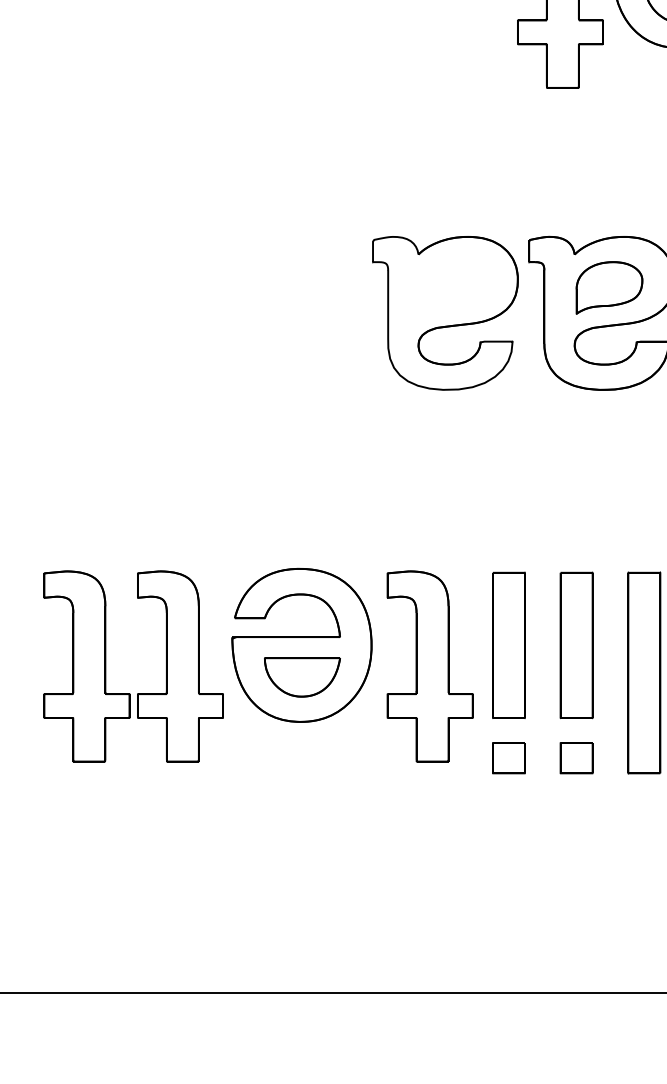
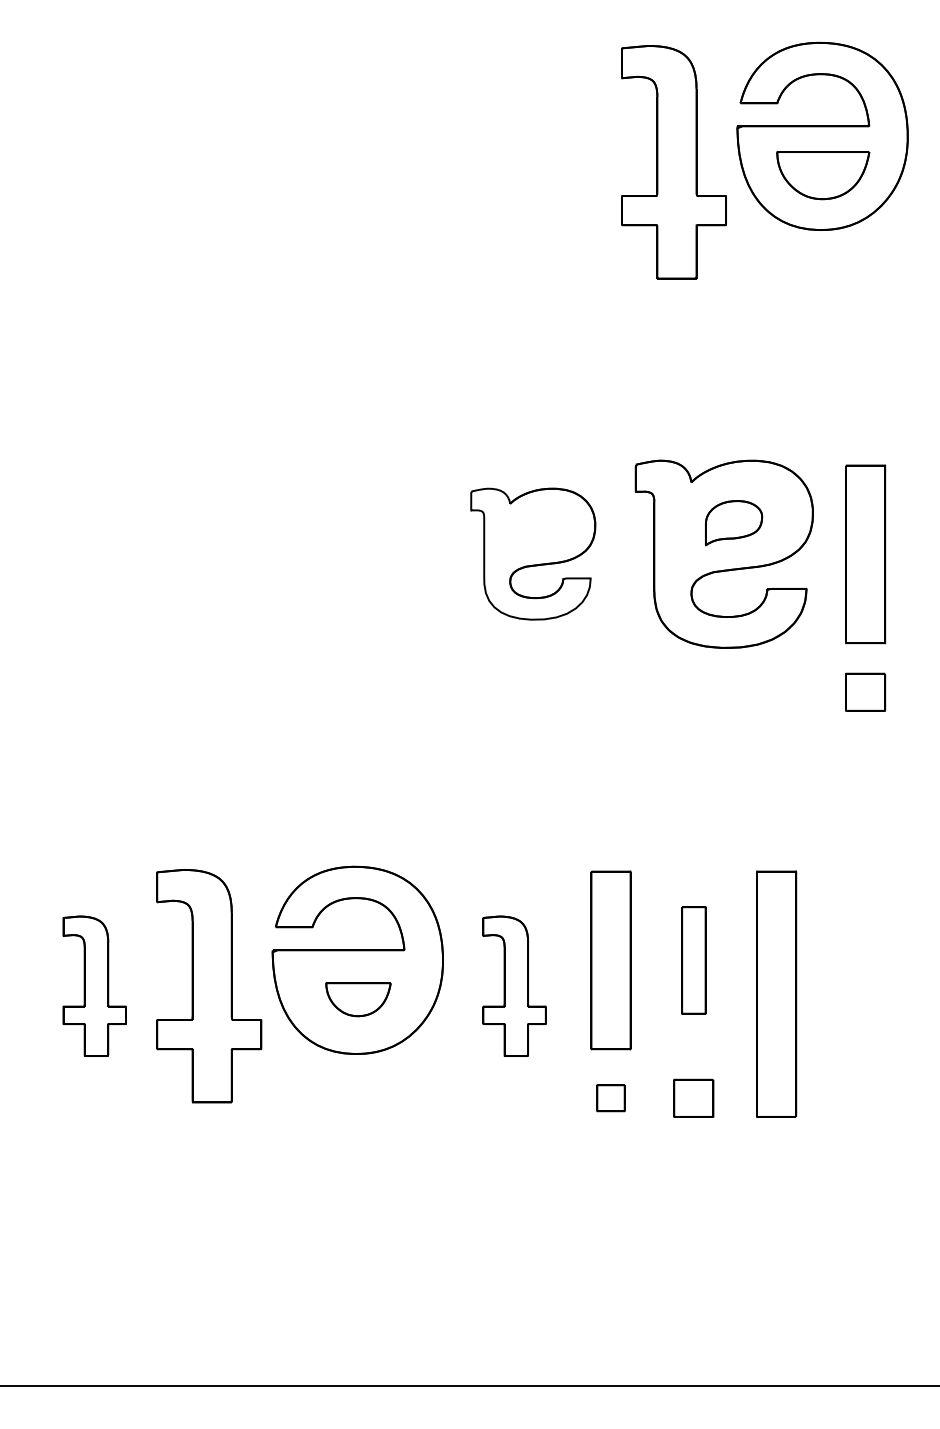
part: (609, 287) -> (733, 522), size x0.7
part: (444, 312) -> (532, 553), size x0.7
part: (576, 645) -> (693, 960), size x0.6
part: (86, 666) -> (94, 986), size x0.6
part: (430, 666) -> (514, 986), size x0.6
part: (302, 677) -> (358, 999), size x0.7
part: (508, 757) -> (610, 1097), size x0.7

